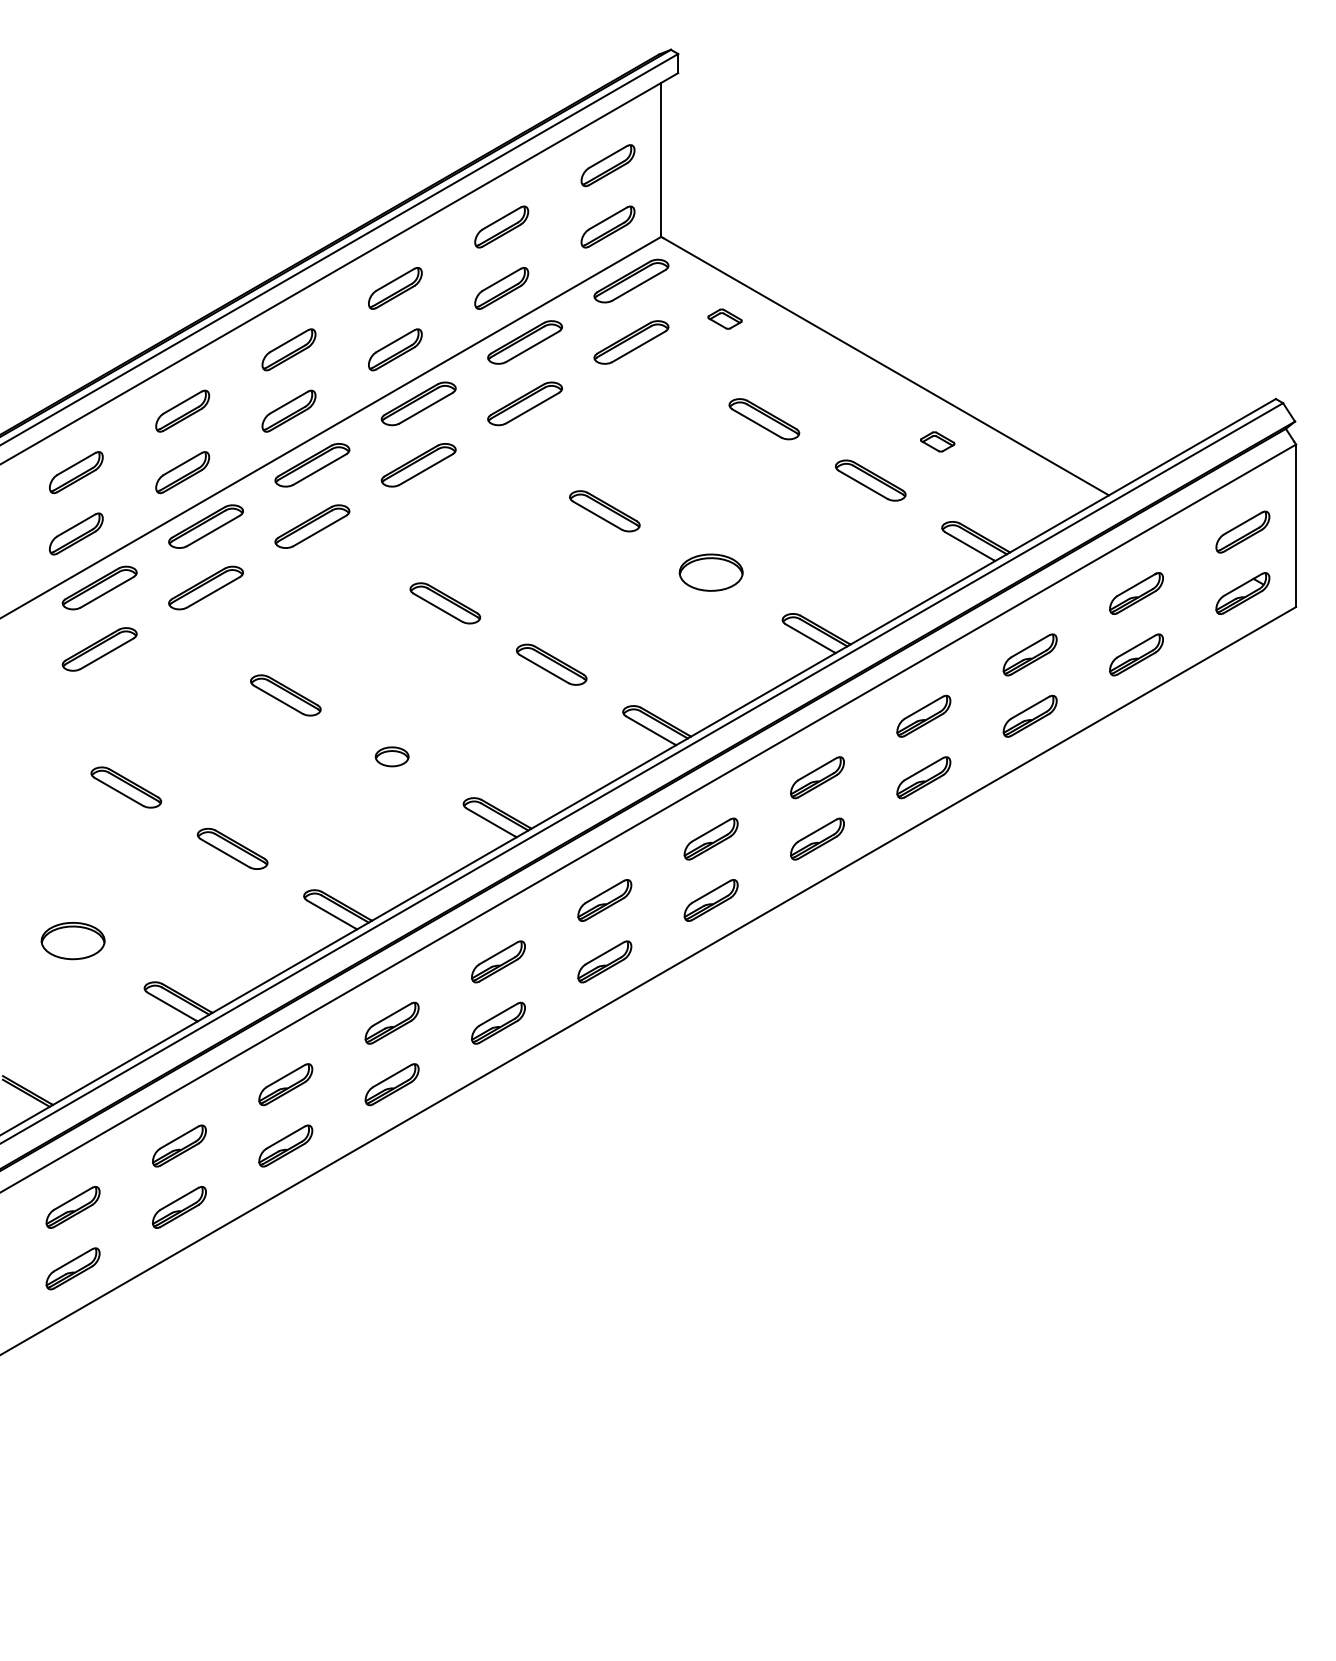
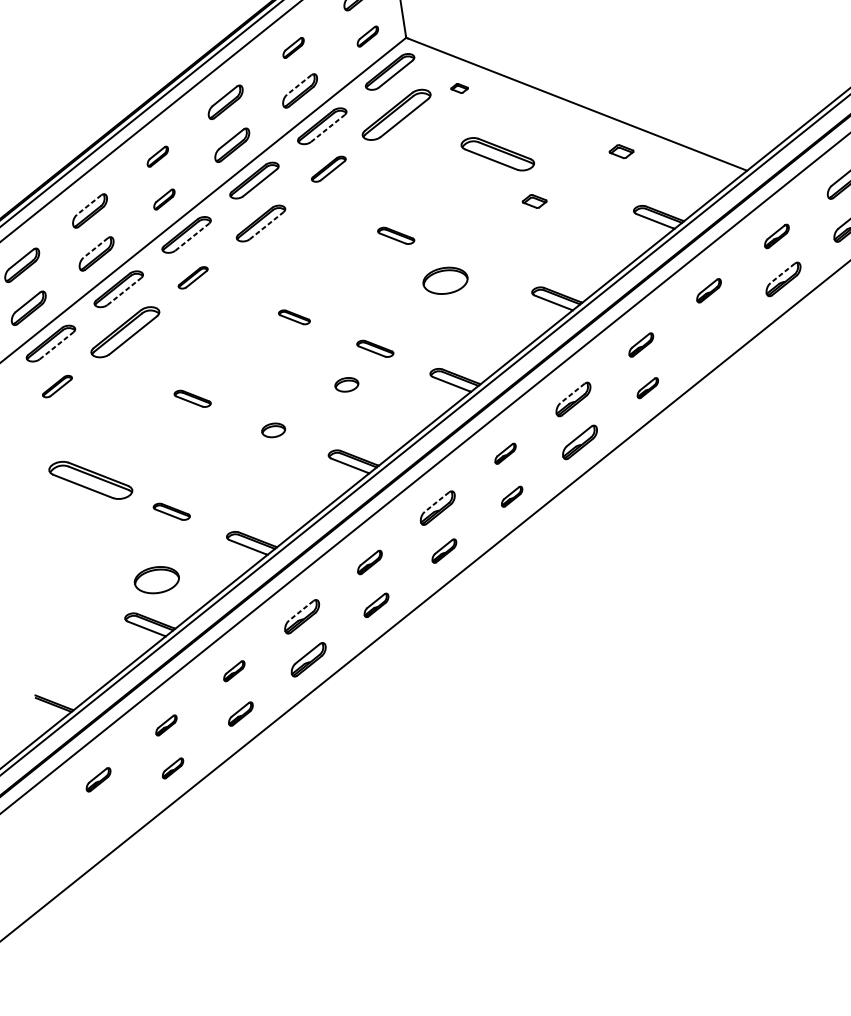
part: (501, 226) -> (293, 47), size x0.6
part: (607, 226) -> (367, 36), size x0.6
line: (501, 280) -> (299, 85), solid -> dashed
part: (724, 318) -> (459, 88), size x0.7
part: (631, 342) -> (396, 114), size x1.4
line: (532, 346) -> (327, 128), solid -> dashed
part: (288, 349) -> (157, 156), size x0.6
line: (182, 402) -> (88, 204), solid -> dashed
part: (524, 403) -> (328, 169), size x0.7
part: (288, 410) -> (164, 199), size x0.6
part: (764, 419) -> (498, 154), size x1.4
line: (182, 464) -> (95, 248), solid -> dashed
line: (319, 469) -> (192, 237), solid -> dashed
line: (426, 469) -> (266, 225), solid -> dashed
part: (870, 480) -> (578, 185), removed
part: (805, 492) -> (534, 201), added
part: (604, 511) -> (395, 236), size x0.7
part: (312, 526) -> (193, 277), size x0.6
line: (213, 530) -> (124, 291), solid -> dashed
part: (710, 572) -> (445, 280), moved
part: (205, 587) -> (124, 331), size x1.4
line: (107, 592) -> (56, 345), solid -> dashed
part: (1136, 593) -> (776, 236), size x0.7
part: (445, 603) -> (294, 317), size x0.6
line: (1136, 646) -> (782, 273), solid -> dashed
part: (99, 649) -> (57, 386), size x0.6
part: (1029, 654) -> (708, 290), size x0.7
part: (551, 664) -> (375, 348), size x0.7
part: (285, 695) -> (192, 398), size x0.7
part: (503, 708) -> (346, 384), added
part: (923, 715) -> (640, 344), size x0.7
part: (1029, 715) -> (715, 333), removed
line: (817, 769) -> (572, 393), solid -> dashed
part: (923, 777) -> (647, 387), size x0.6
part: (126, 787) -> (91, 480), size x1.6
part: (710, 838) -> (505, 453), size x0.6
part: (232, 848) -> (171, 511), size x0.7
line: (604, 892) -> (436, 502), solid -> dashed
part: (710, 900) -> (511, 496), size x0.6
part: (72, 941) -> (156, 580), moved
part: (498, 961) -> (369, 562), size x0.7
part: (604, 961) -> (444, 550), size x0.7
line: (391, 1014) -> (300, 610), solid -> dashed
part: (498, 1022) -> (376, 604), size x0.7
part: (285, 1084) -> (234, 671), size x0.6
part: (179, 1145) -> (166, 725), size x0.6
part: (285, 1145) -> (240, 713), size x0.7
part: (72, 1207) -> (98, 779), size x0.7
part: (179, 1207) -> (173, 768), size x0.6
part: (72, 1268) -> (104, 822), removed

